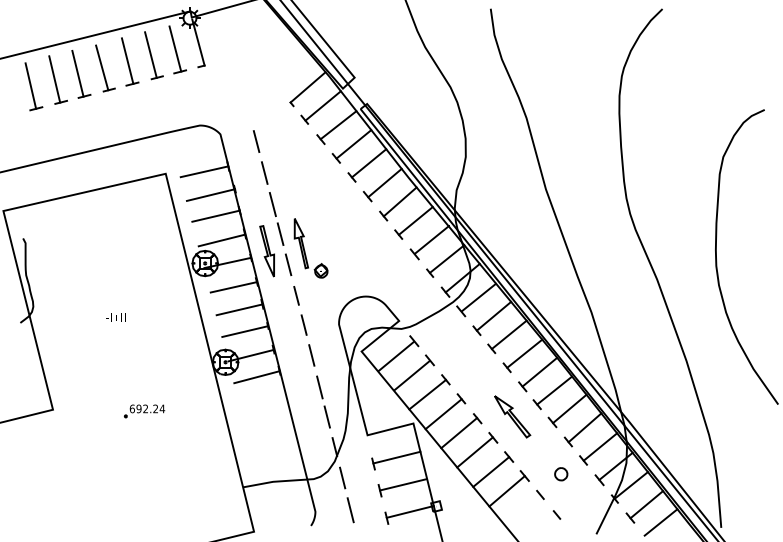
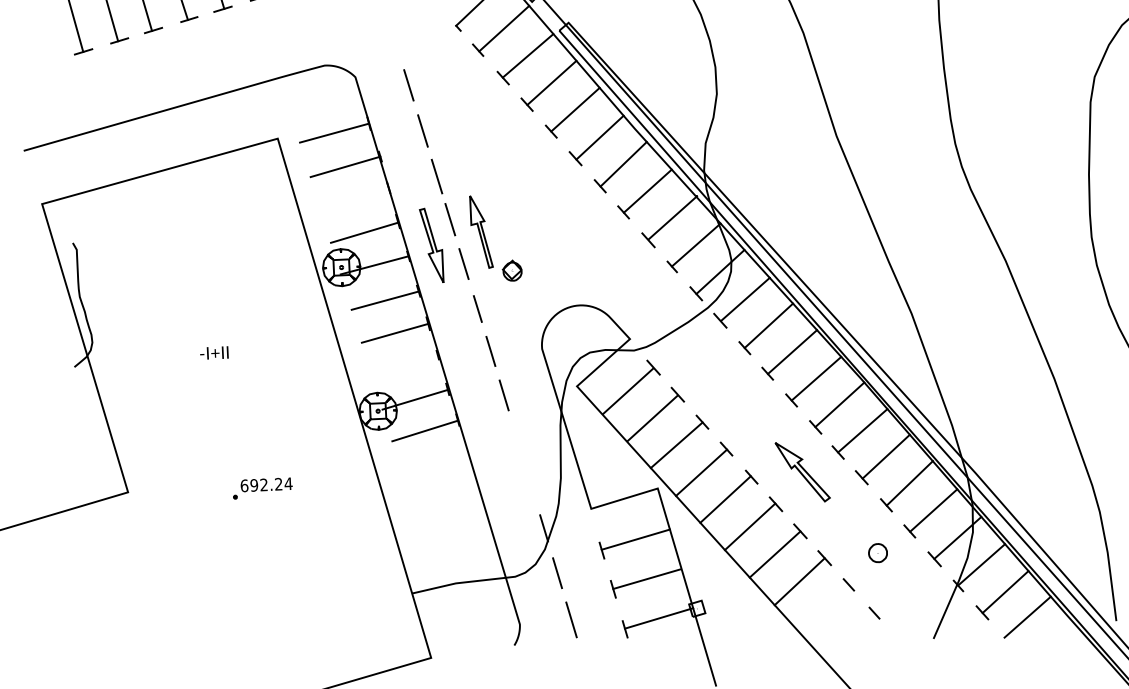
line: (215, 215) -> (353, 196), removed
line: (244, 331) -> (403, 364), removed
line: (322, 399) -> (522, 459), removed

